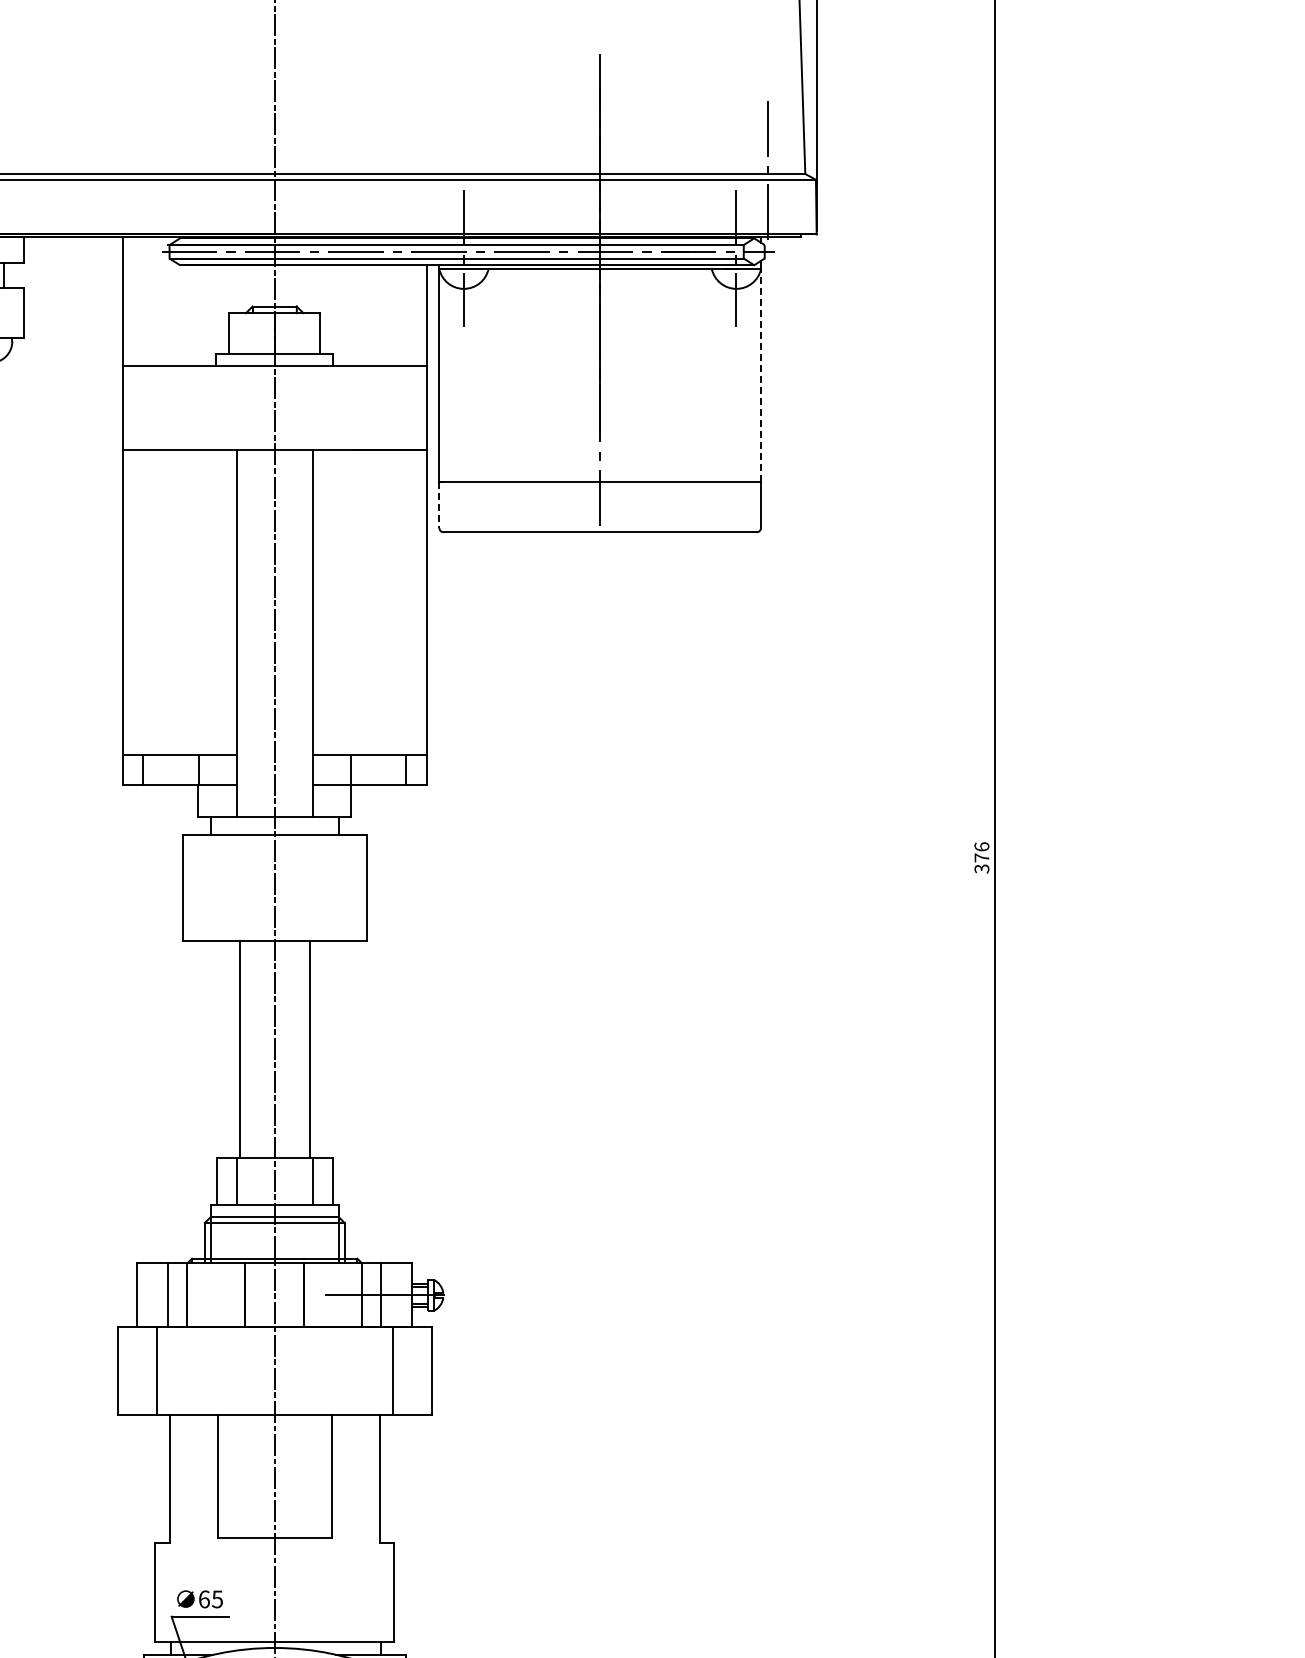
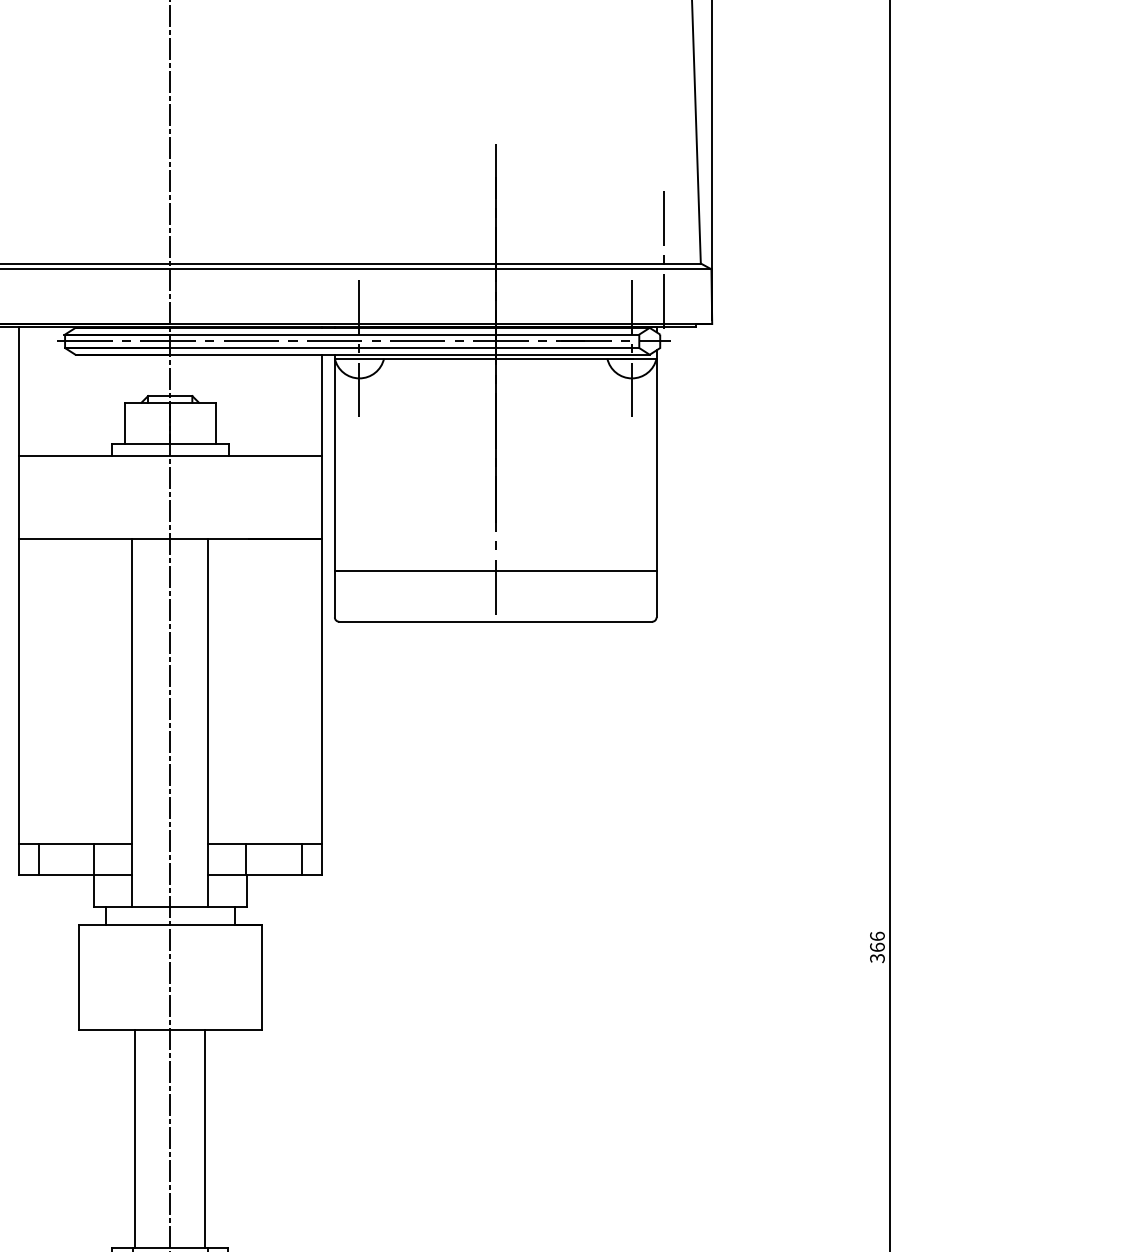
line: (761, 374) -> (657, 464), dashed -> solid
line: (439, 505) -> (335, 595), dashed -> solid
text: (981, 857) -> (877, 947), 376 -> 366

